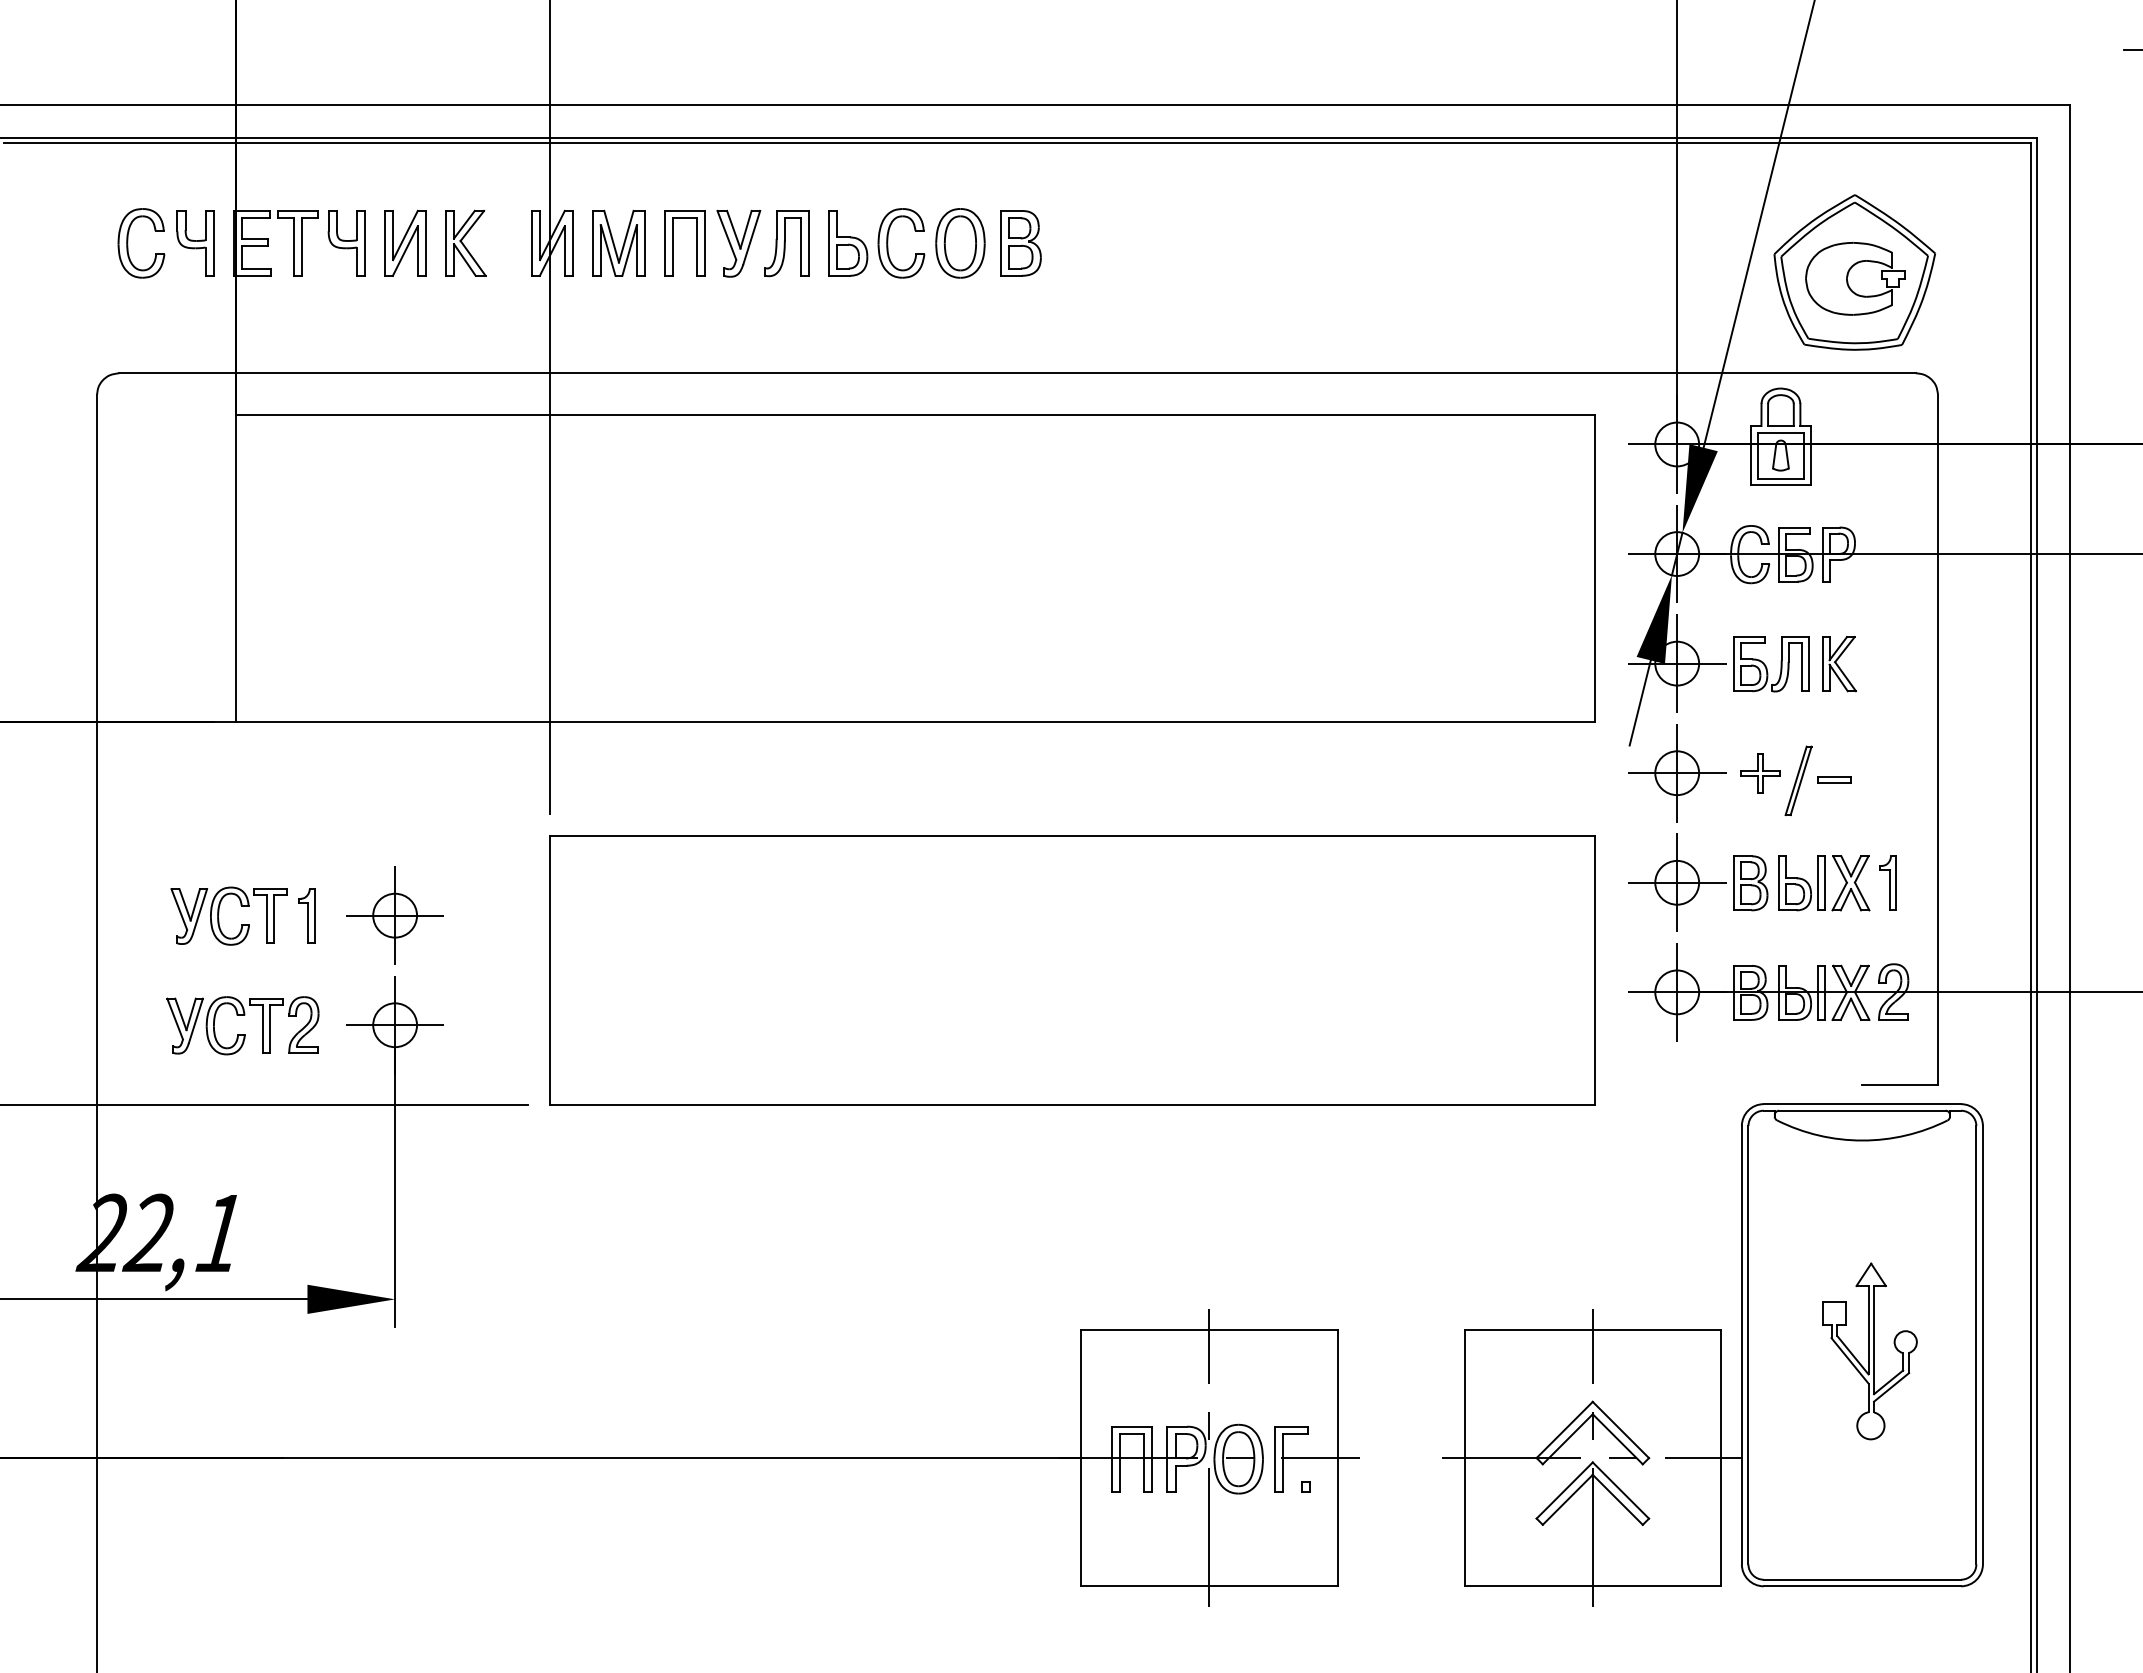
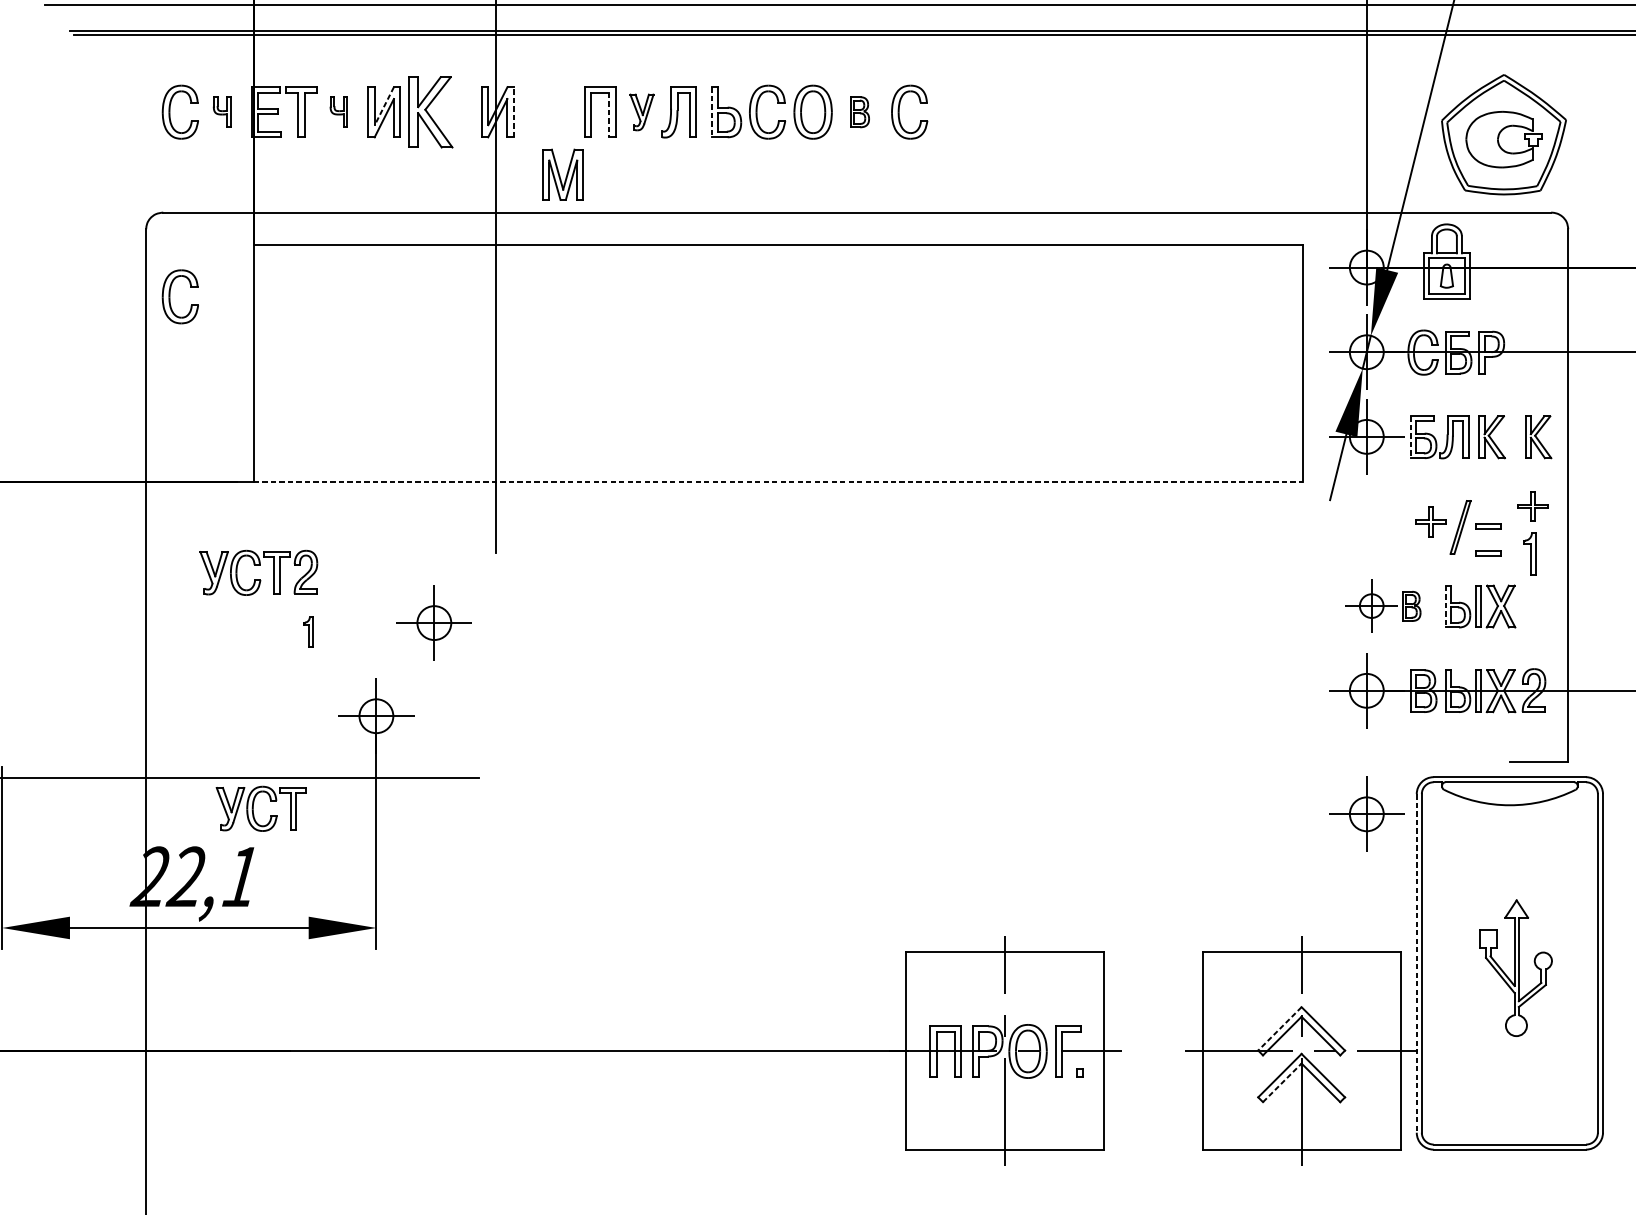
line: (405, 235) -> (384, 106), solid -> dashed
part: (465, 242) -> (430, 111), size x1.4
line: (573, 242) -> (514, 111), solid -> dashed
part: (618, 242) -> (562, 174), moved
part: (195, 243) -> (222, 112), size x0.6
part: (346, 243) -> (338, 112), size x0.6
part: (738, 243) -> (641, 112), size x0.7
line: (829, 243) -> (711, 112), solid -> dashed
part: (1020, 243) -> (859, 112), size x0.6
part: (1072, 243) -> (899, 112), added
line: (696, 247) -> (609, 115), solid -> dashed
part: (128, 482) -> (170, 296), added
line: (1734, 664) -> (1411, 437), solid -> dashed
part: (1899, 664) -> (1538, 437), added
line: (916, 721) -> (779, 481), solid -> dashed
part: (1892, 753) -> (1533, 506), added
part: (1677, 773) -> (1367, 814), moved
part: (1834, 813) -> (1488, 552), added
part: (1698, 882) -> (1383, 605), size x0.7
part: (1887, 882) -> (1529, 553), moved
line: (1779, 883) -> (1445, 606), solid -> dashed
part: (219, 913) -> (253, 806), moved
part: (306, 915) -> (307, 631), size x0.7
part: (394, 915) -> (433, 622), moved
part: (1072, 970) -> (899, 673), removed
part: (242, 1034) -> (258, 579), moved
line: (1741, 1345) -> (1416, 963), solid -> dashed
line: (1564, 1429) -> (1279, 1028), solid -> dashed
line: (1568, 1499) -> (1282, 1082), solid -> dashed

